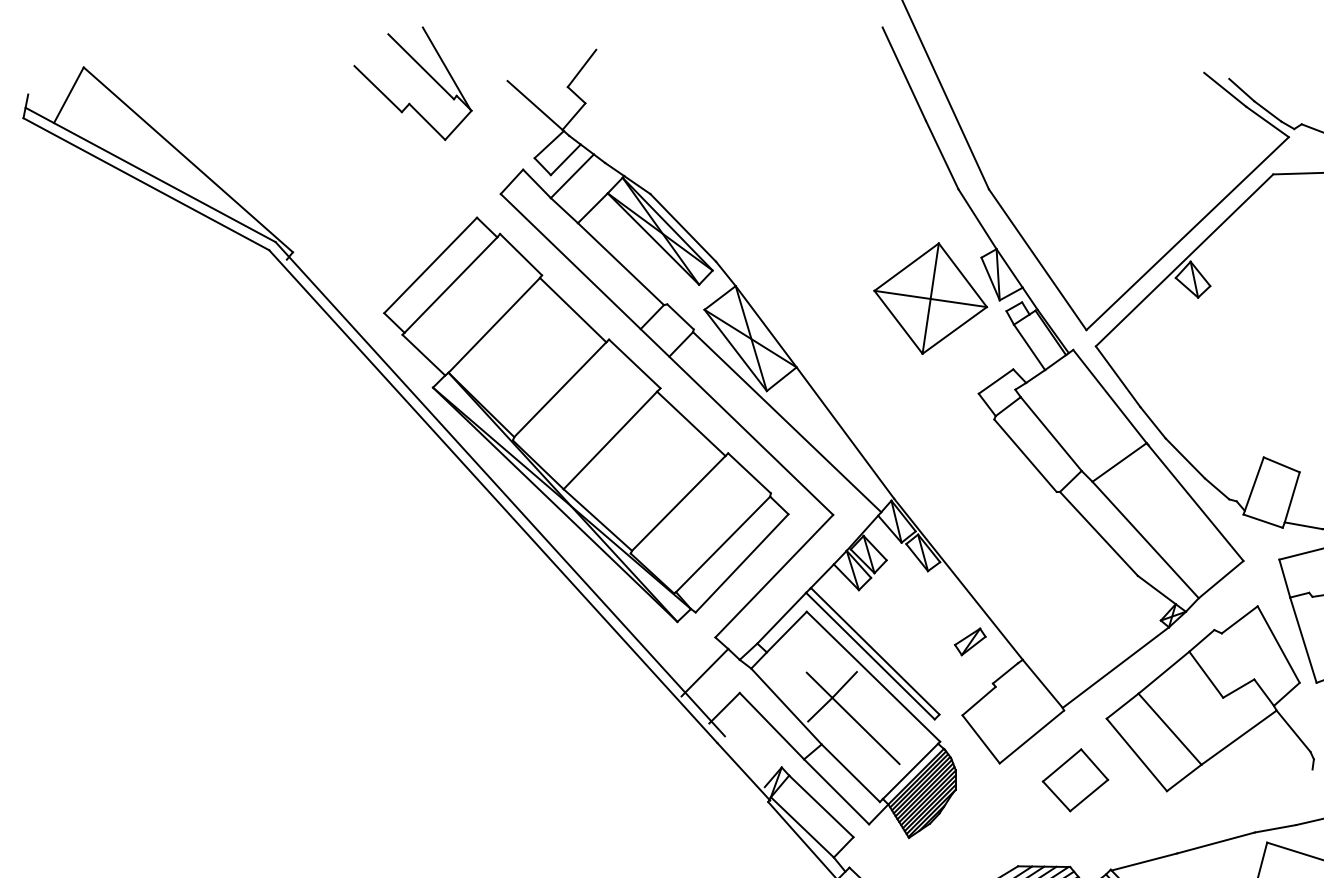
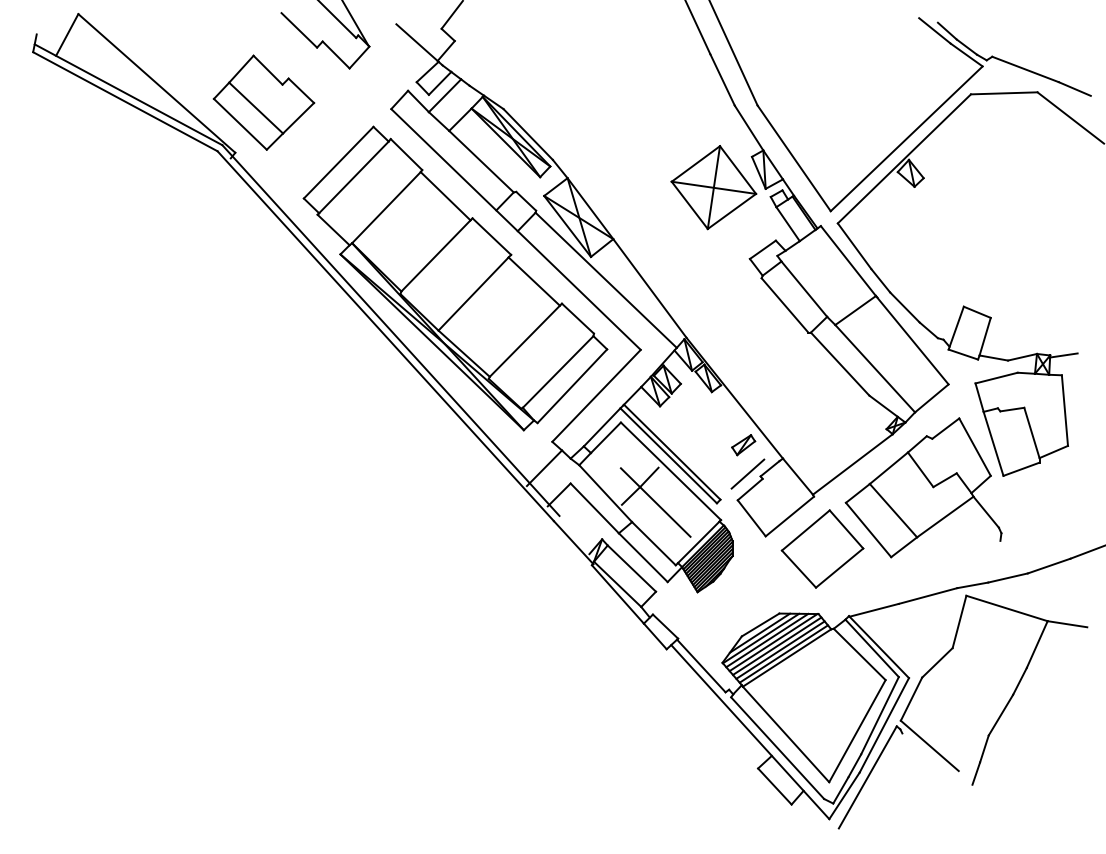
part: (330, 185) -> (263, 102), added
line: (975, 679) -> (747, 473), added
part: (1075, 779) -> (822, 548), size x1.67

